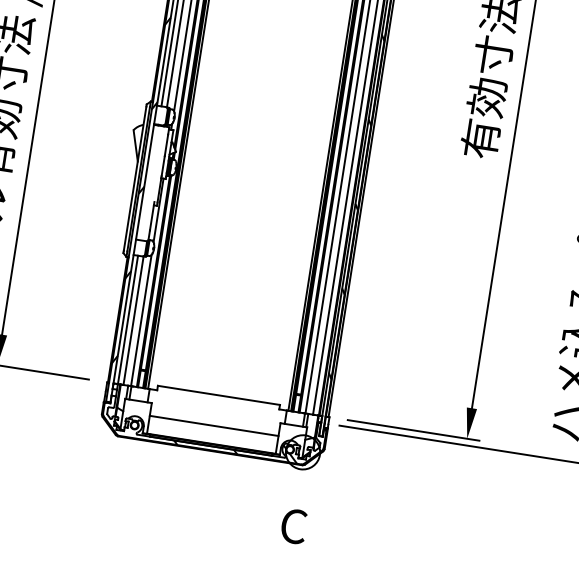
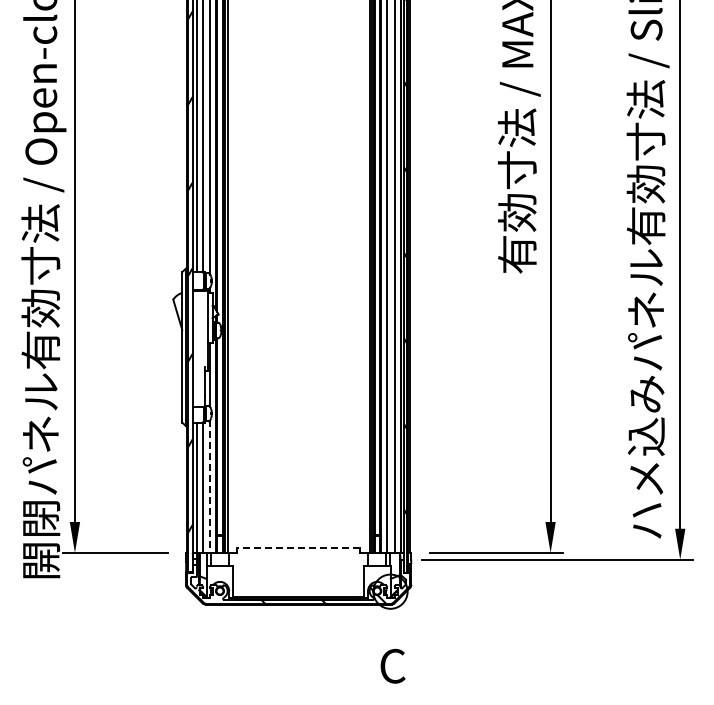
line: (141, 321) -> (210, 487), solid -> dashed
line: (218, 395) -> (298, 548), solid -> dashed
line: (214, 426) -> (298, 579), removed

